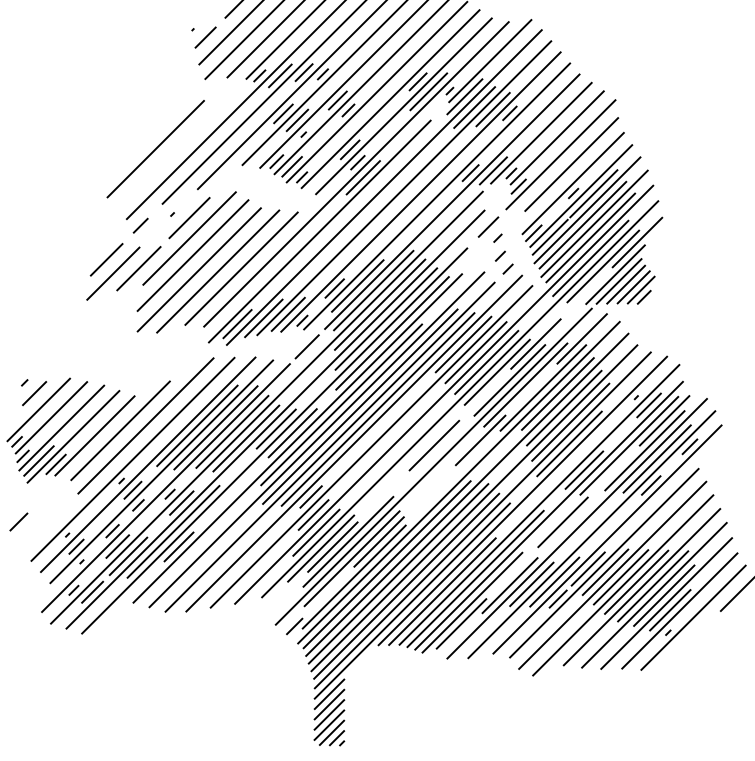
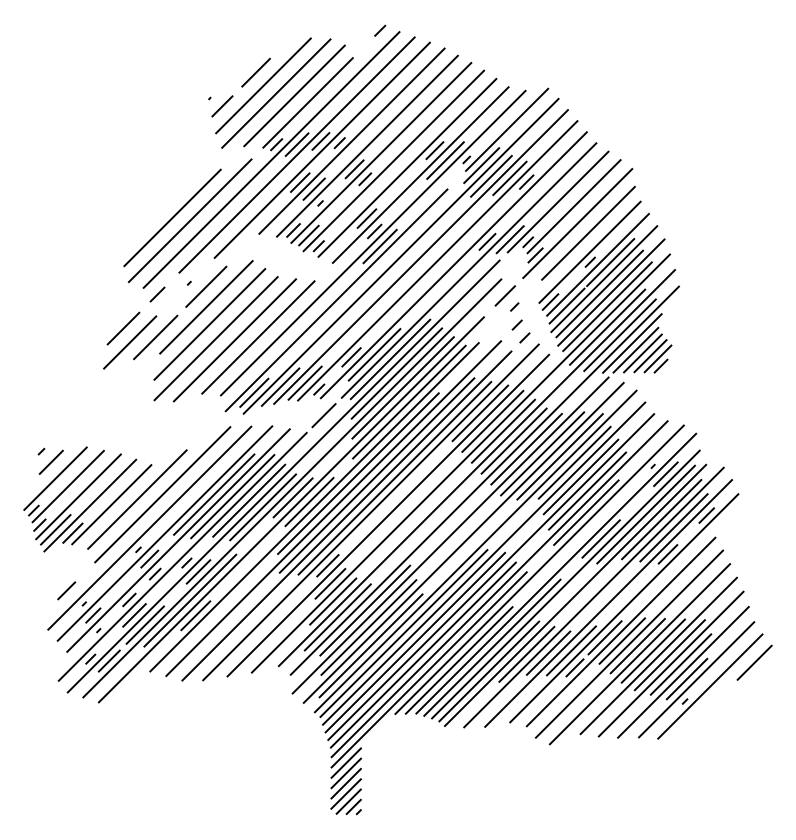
line: (173, 151) -> (190, 220), added
line: (467, 412) -> (484, 481), dashed -> solid
line: (446, 474) -> (463, 543), dashed -> solid
line: (18, 521) -> (66, 590), moved
line: (558, 526) -> (575, 595), dashed -> solid

